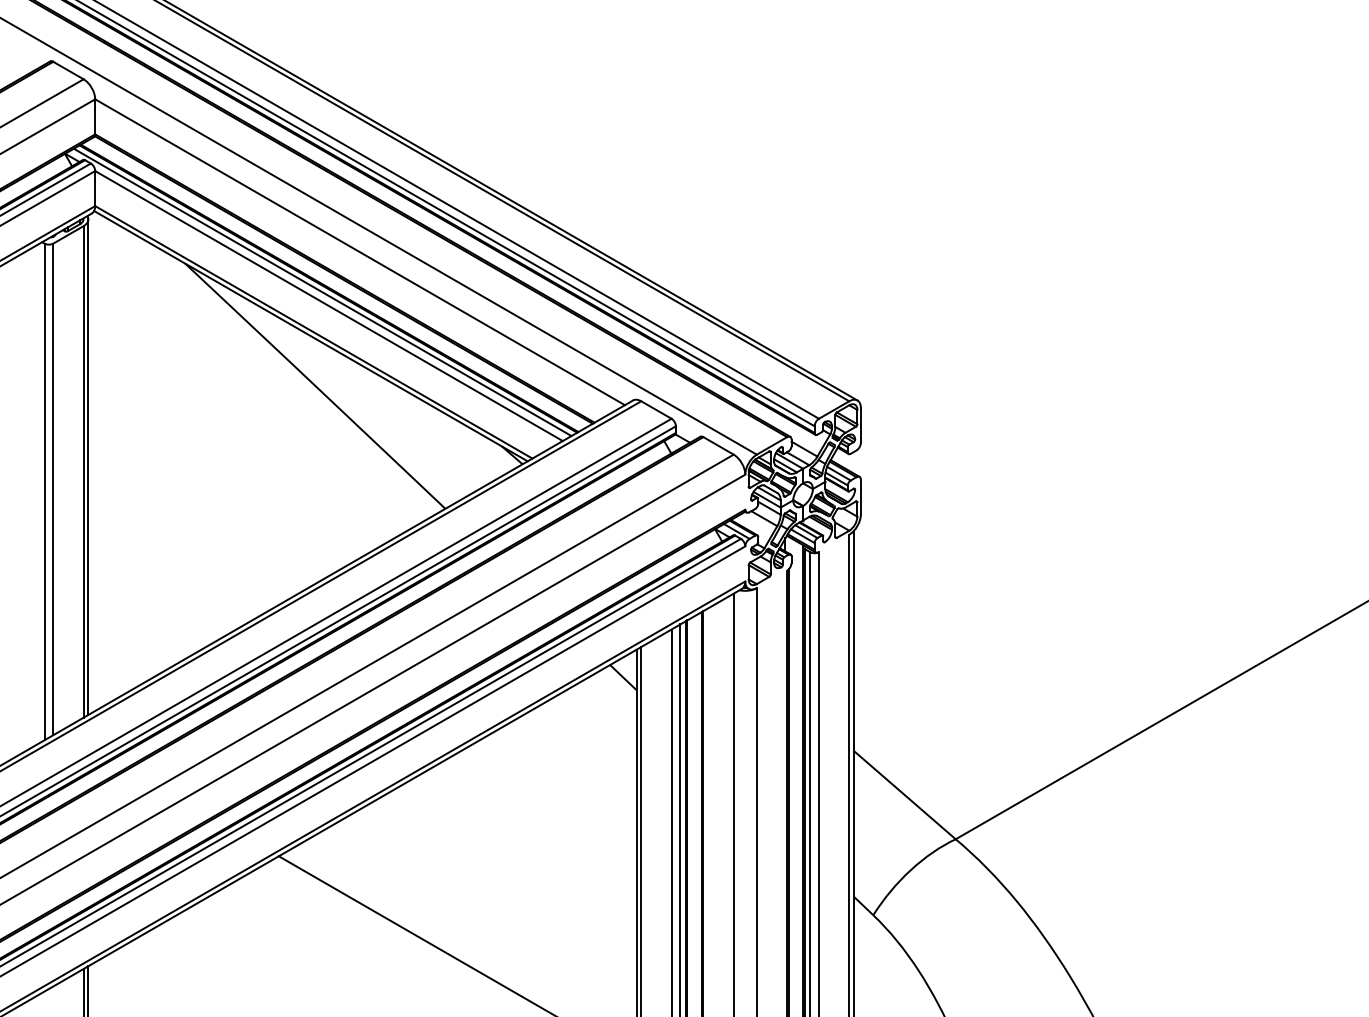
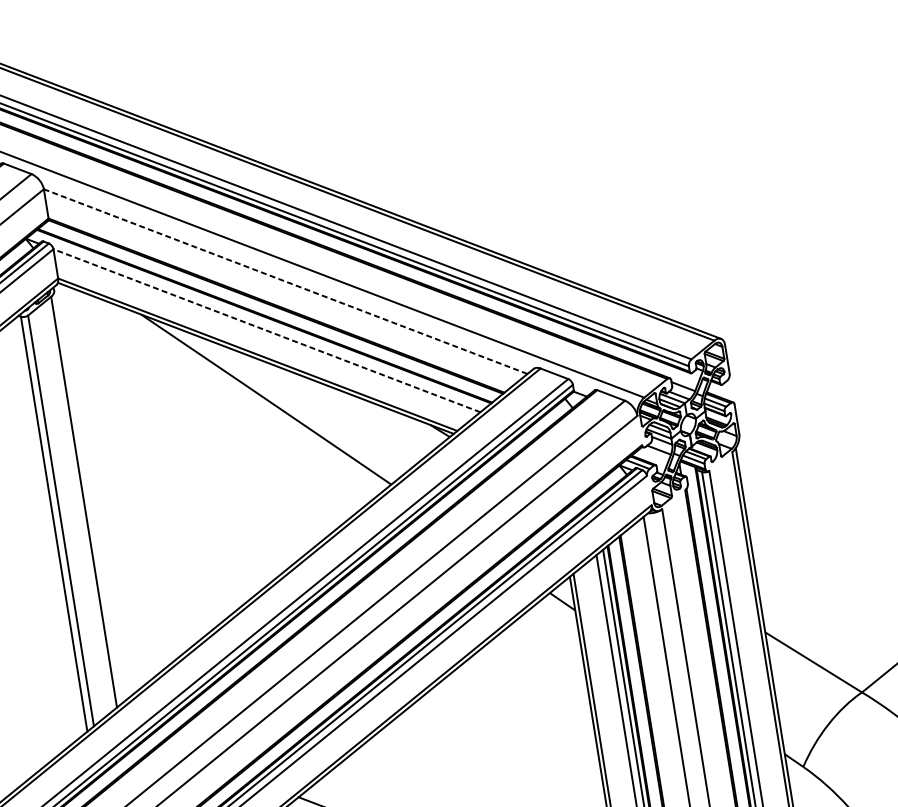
line: (360, 252) -> (286, 281), solid -> dashed
line: (322, 292) -> (259, 320), removed
line: (329, 306) -> (267, 331), solid -> dashed
line: (88, 466) -> (87, 497), removed

